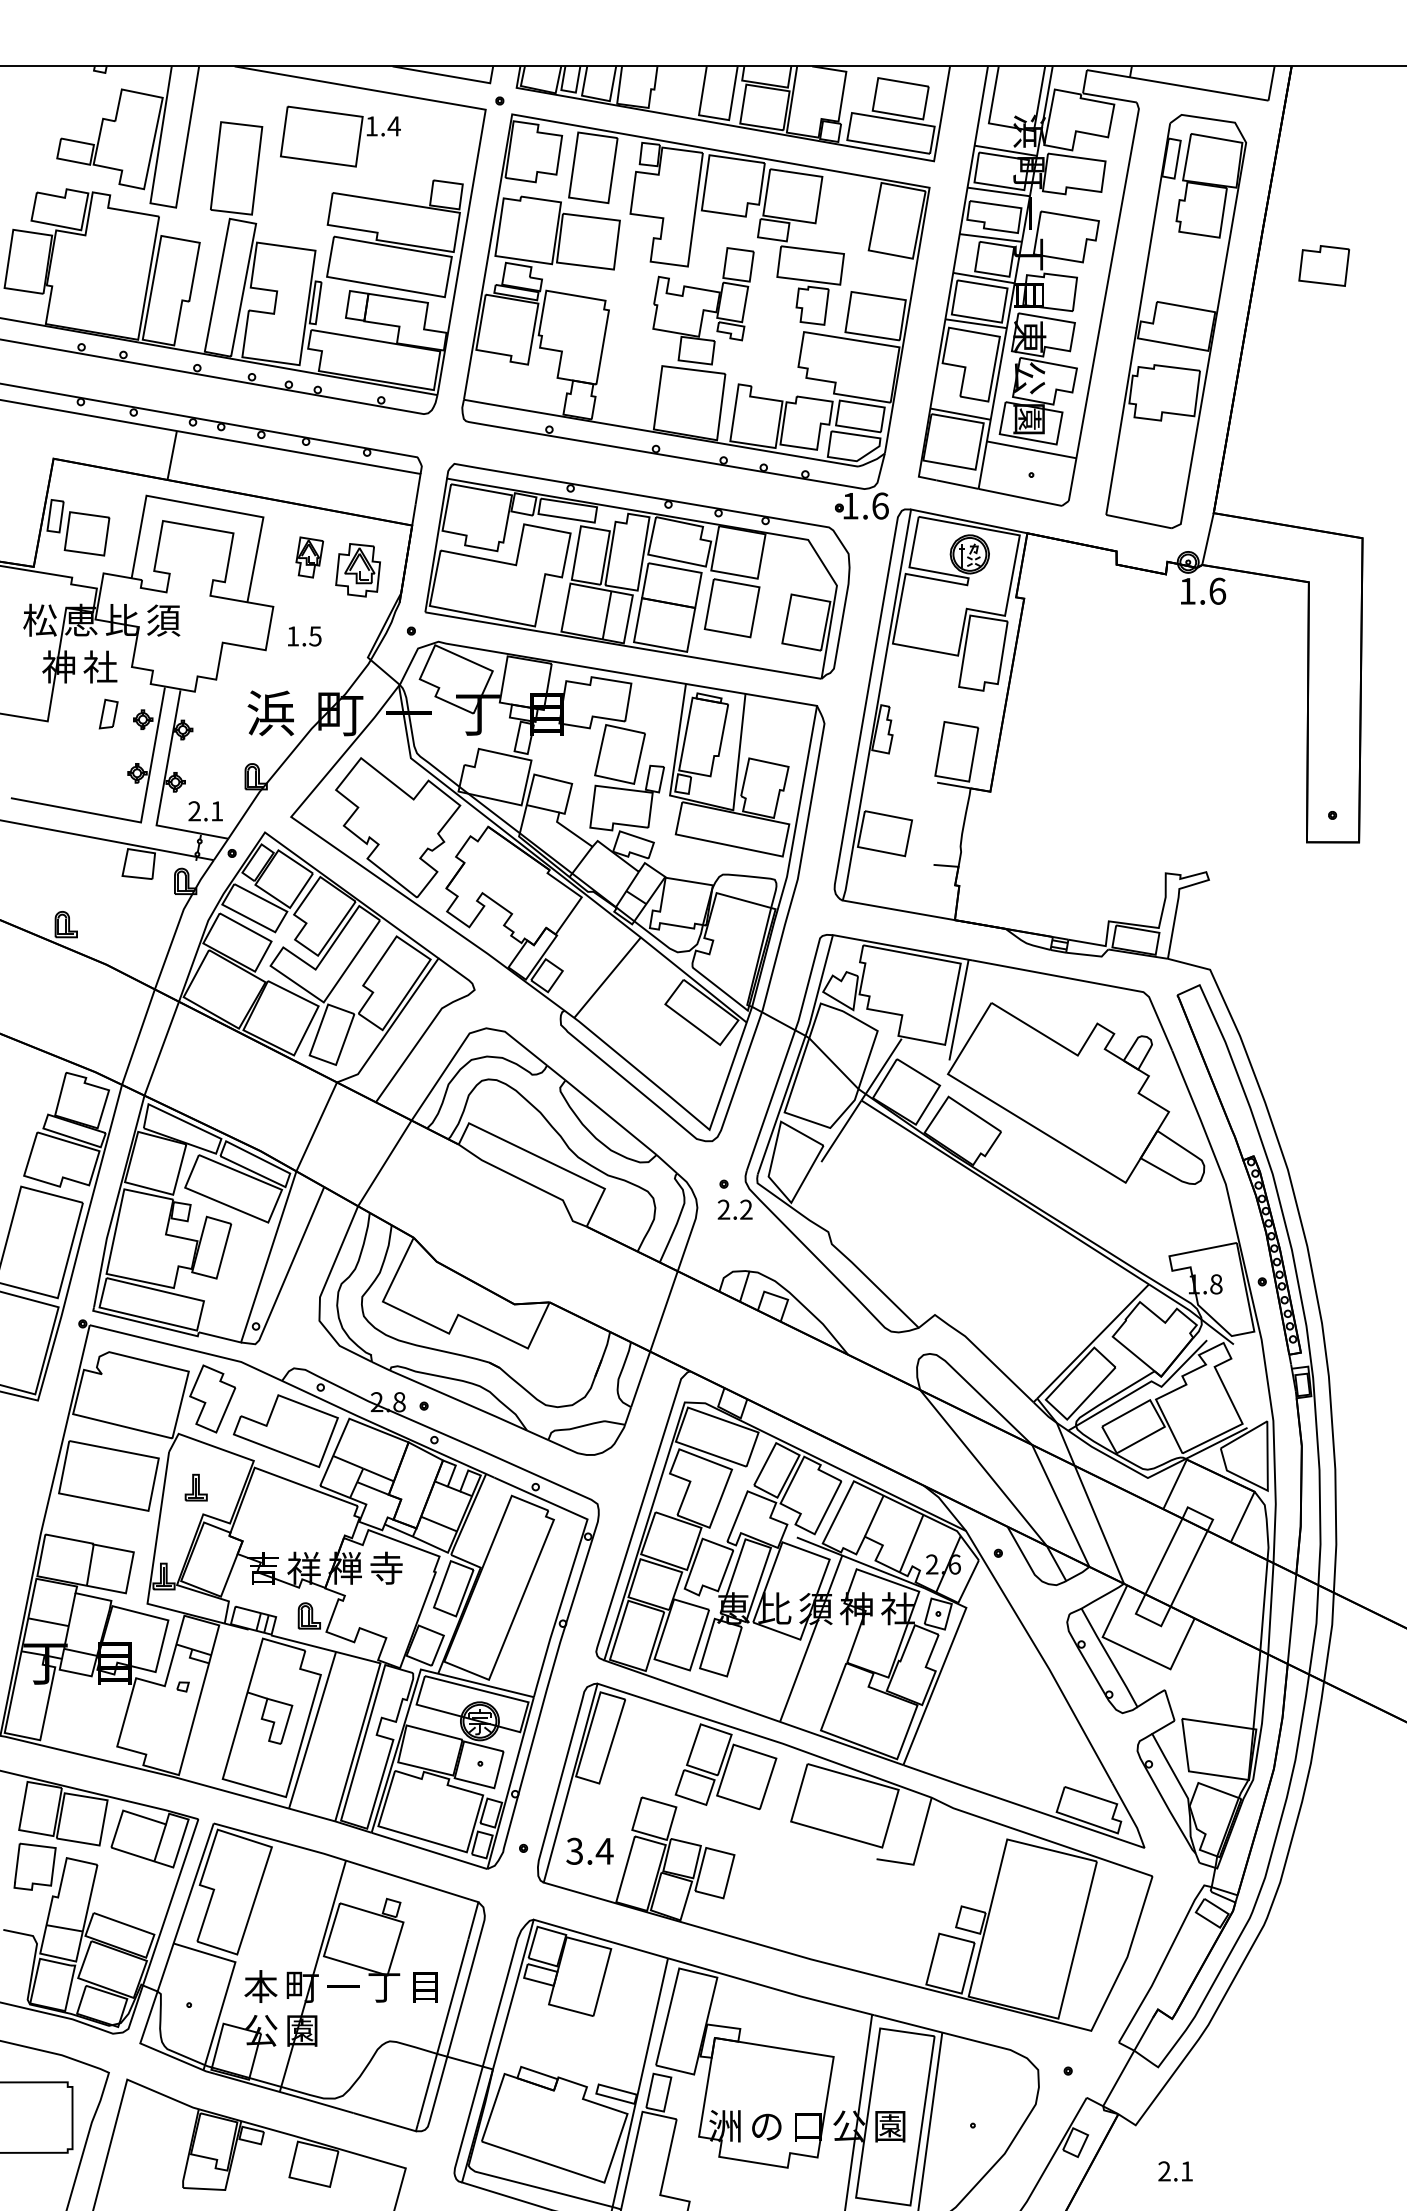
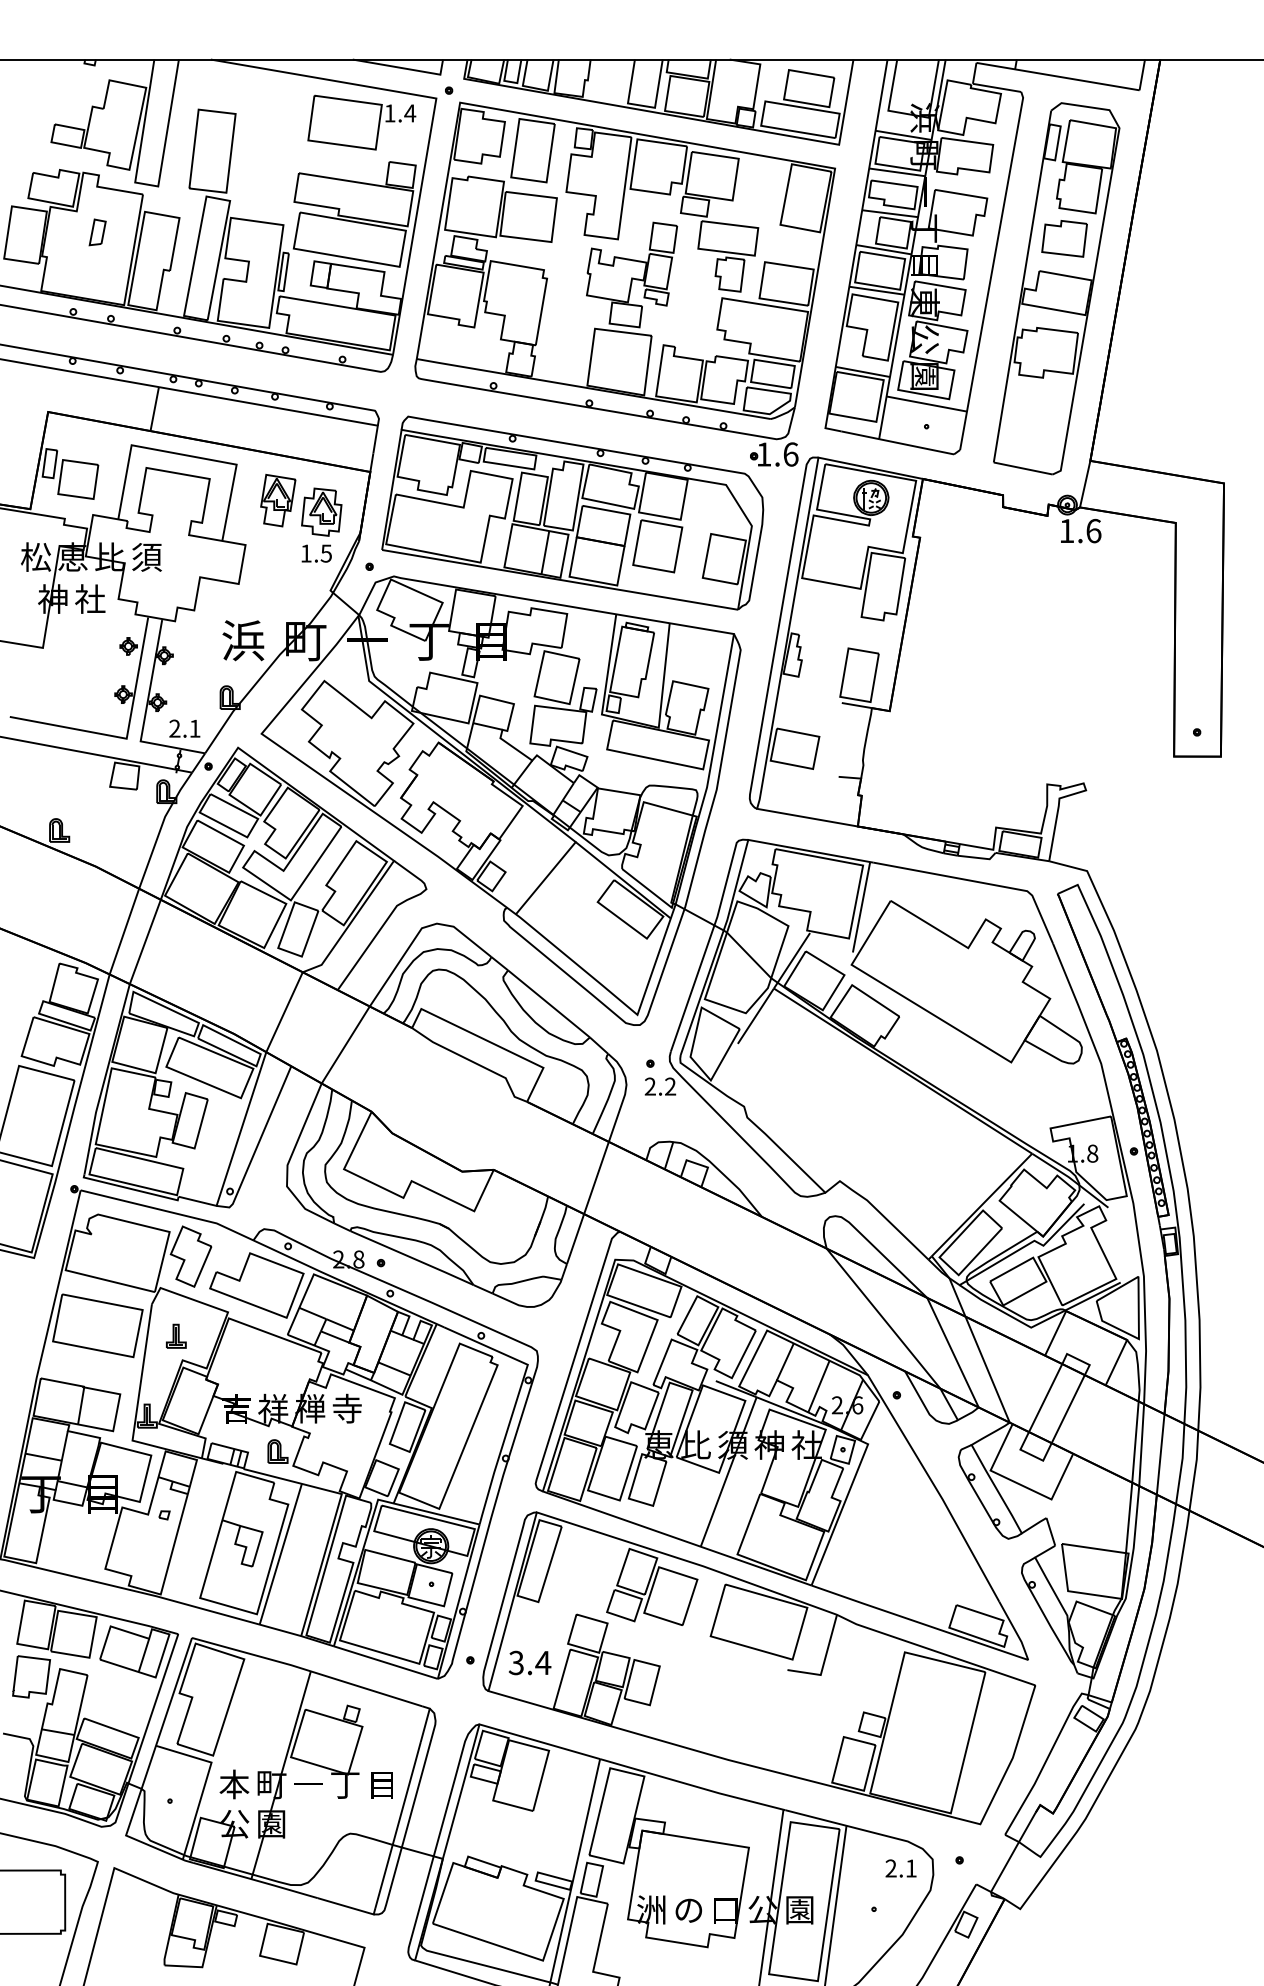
part: (340, 136) -> (361, 122), moved
part: (1324, 265) -> (1064, 238), moved
part: (309, 557) -> (278, 500), size x1.43
text: (304, 636) -> (316, 553), moved
part: (108, 714) -> (97, 232), moved
text: (1174, 2171) -> (900, 1868), moved

